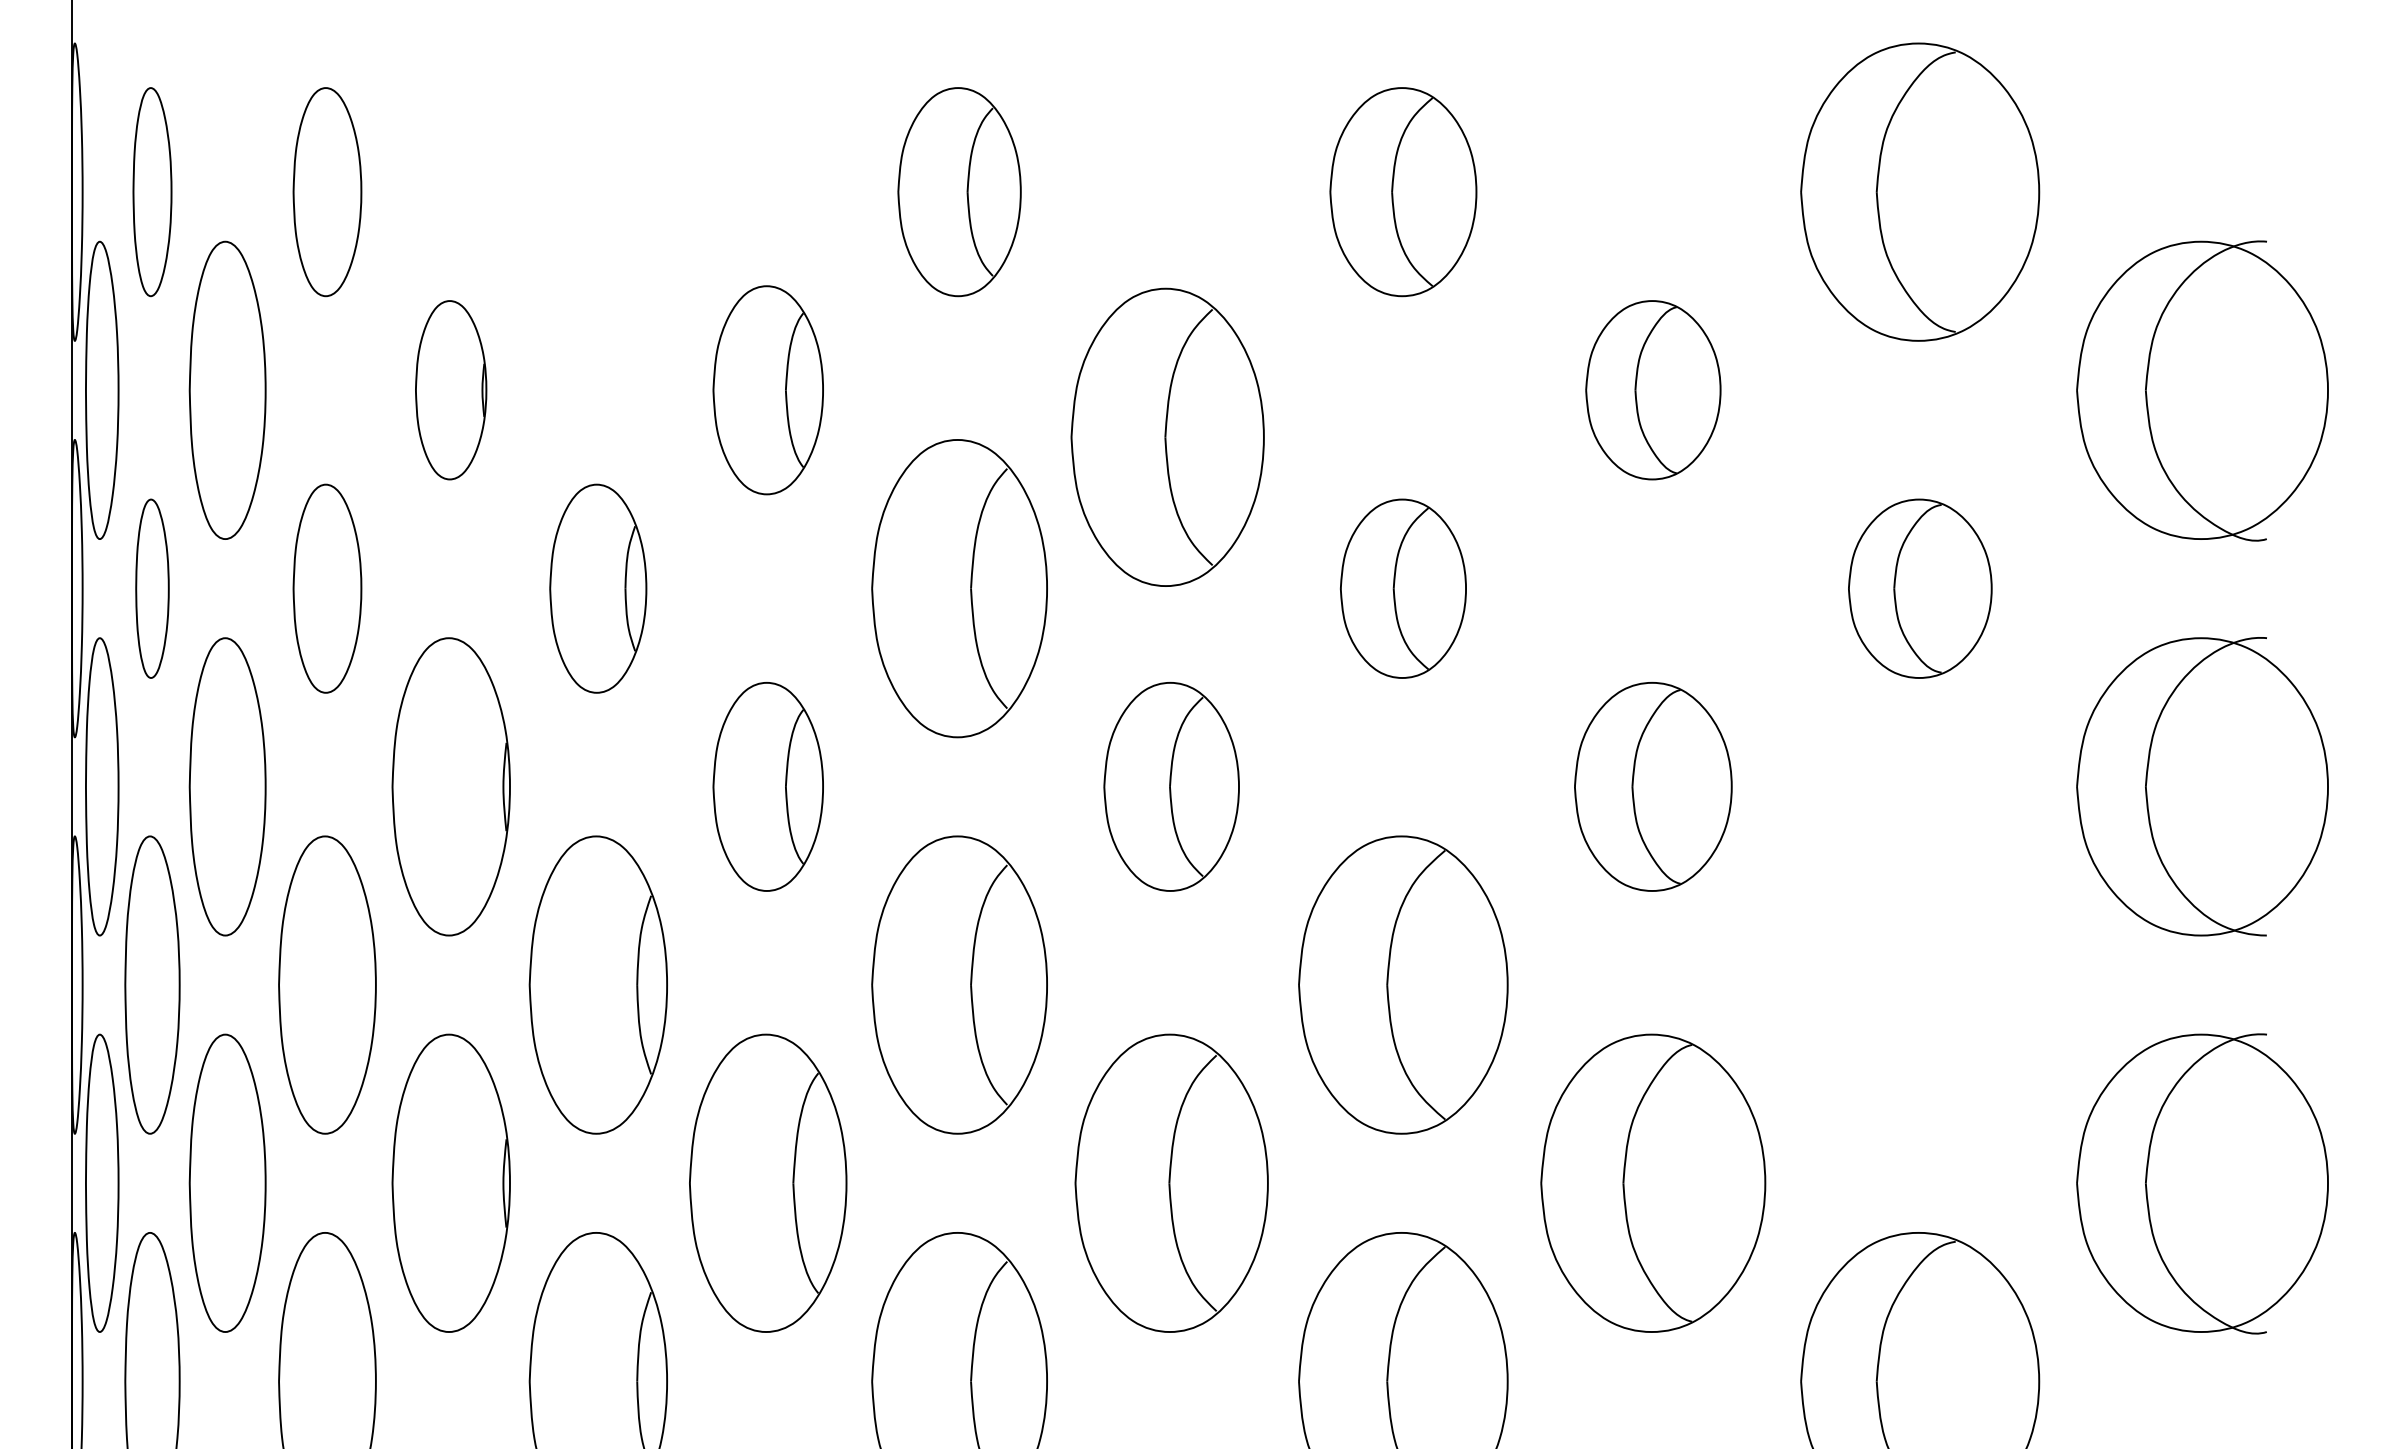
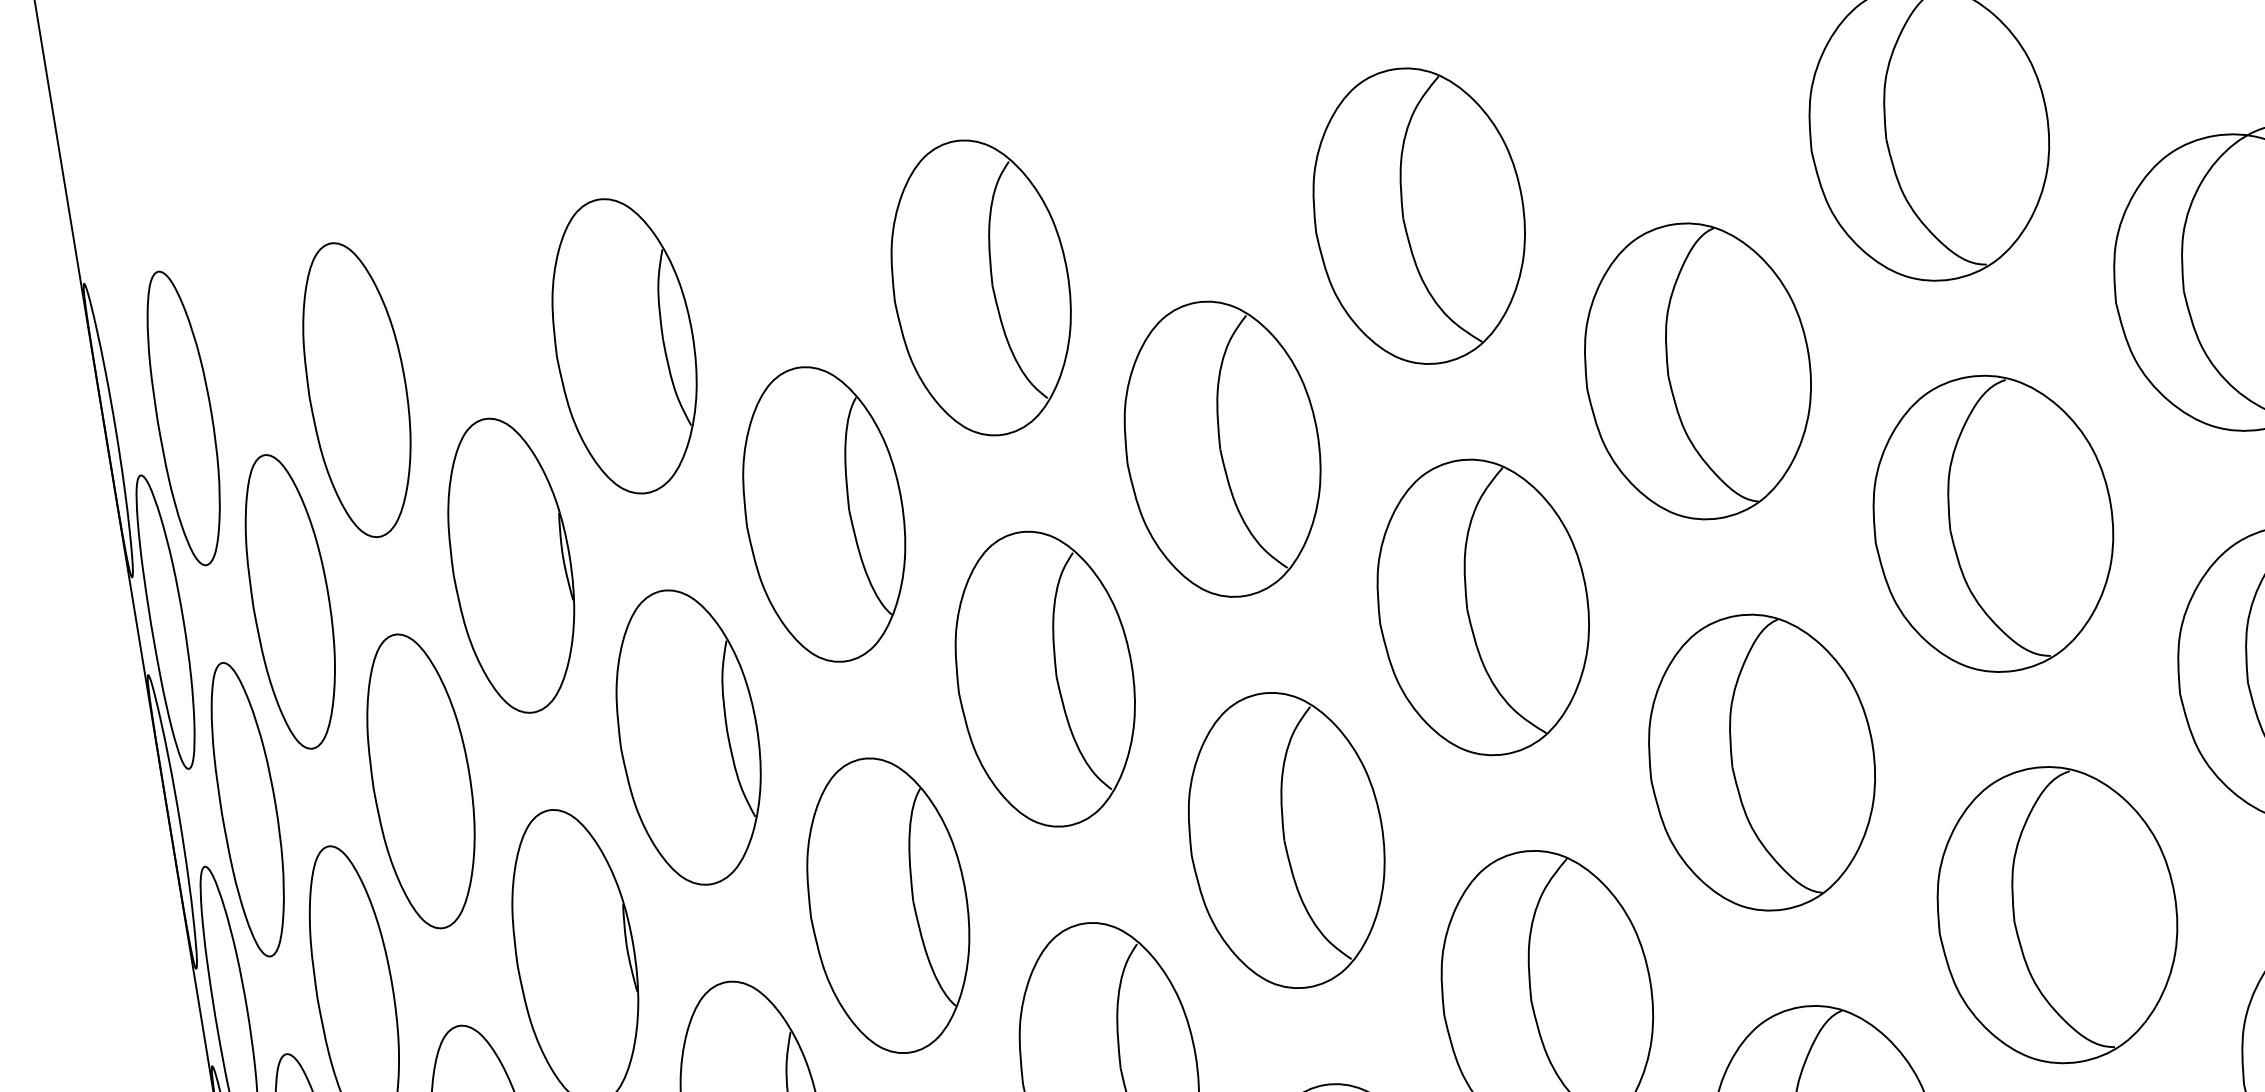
part: (152, 191) -> (184, 417), size x1.43
part: (327, 191) -> (357, 389), size x1.43
part: (597, 191) -> (623, 345), added
part: (959, 191) -> (981, 286), size x1.43
part: (1403, 191) -> (1419, 215), size x1.43
part: (450, 389) -> (510, 564), size x1.67
part: (768, 389) -> (824, 513), size x1.43
part: (1653, 389) -> (1697, 370), size x1.67
part: (1167, 436) -> (1222, 448), moved
part: (152, 588) -> (248, 809), size x1.67
part: (327, 588) -> (421, 780), size x1.43
part: (597, 588) -> (687, 737), size x1.43
part: (1403, 588) -> (1483, 607), size x1.67
part: (1920, 588) -> (1993, 523), size x1.67
part: (768, 786) -> (888, 905), size x1.43
part: (1171, 786) -> (1286, 839), size x1.43
part: (1653, 786) -> (1762, 762), size x1.43
part: (1920, 984) -> (2057, 914), added

